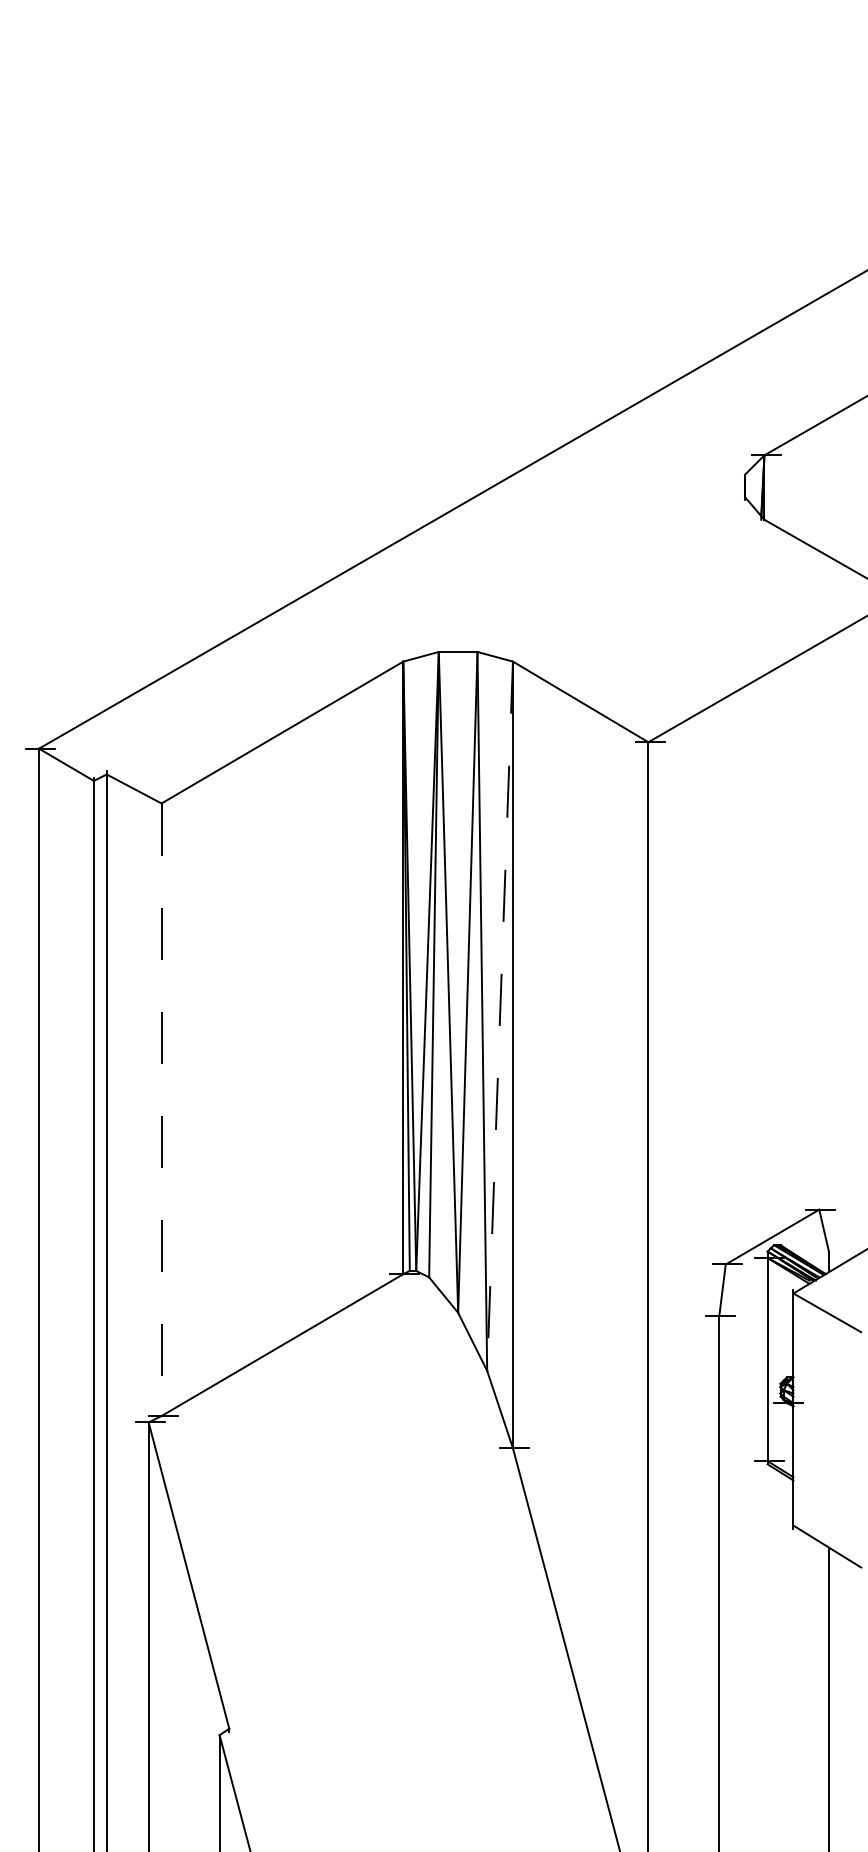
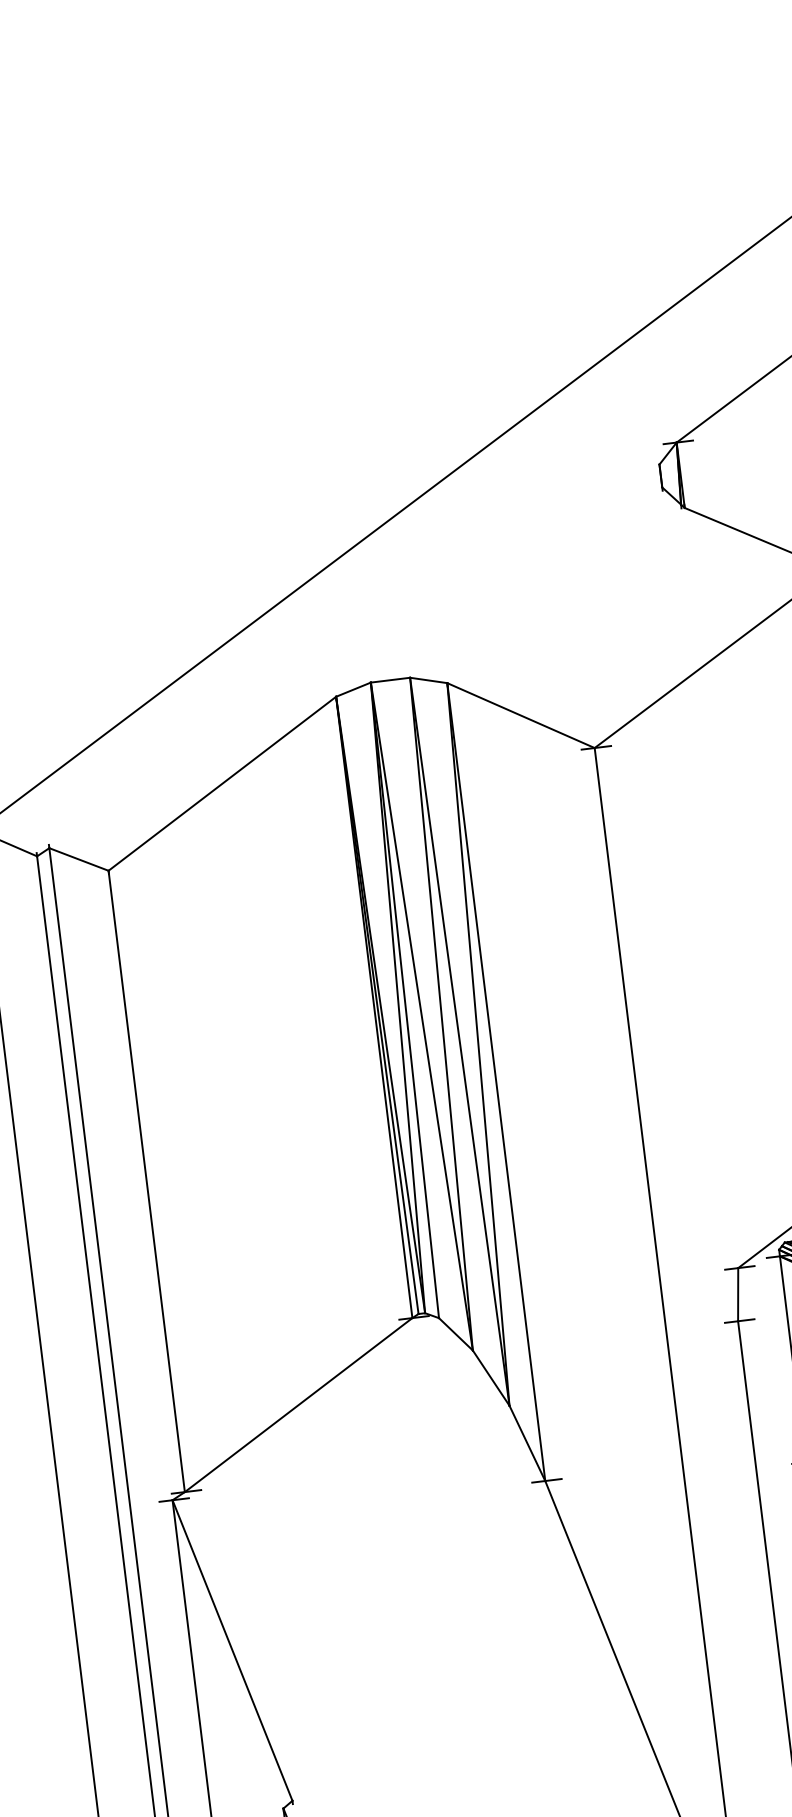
line: (500, 1016) -> (478, 1044), dashed -> solid
line: (161, 1110) -> (146, 1182), dashed -> solid

